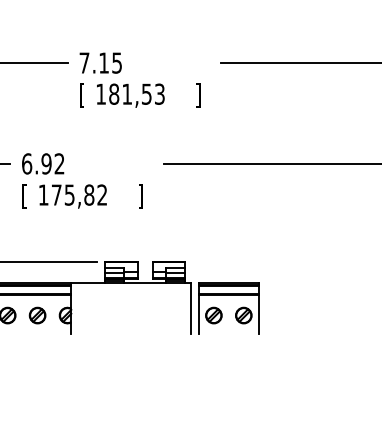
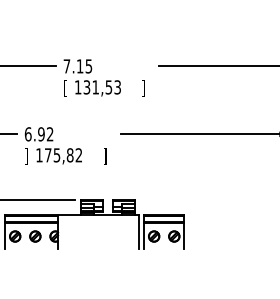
text: (113, 94) -> (86, 87), 181,53 -> 131,53
text: (24, 196) -> (26, 156), [ -> ]

